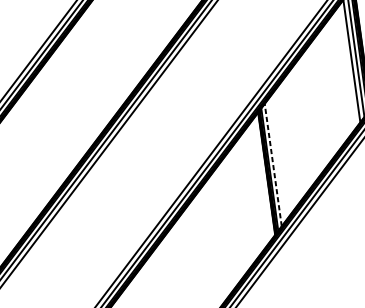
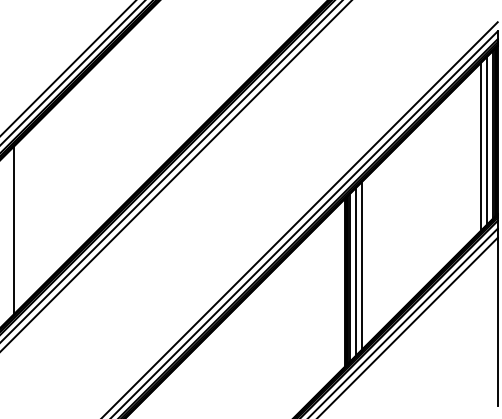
line: (277, 159) -> (362, 265), added
line: (273, 165) -> (355, 272), dashed -> solid
line: (19, 169) -> (13, 230), added

